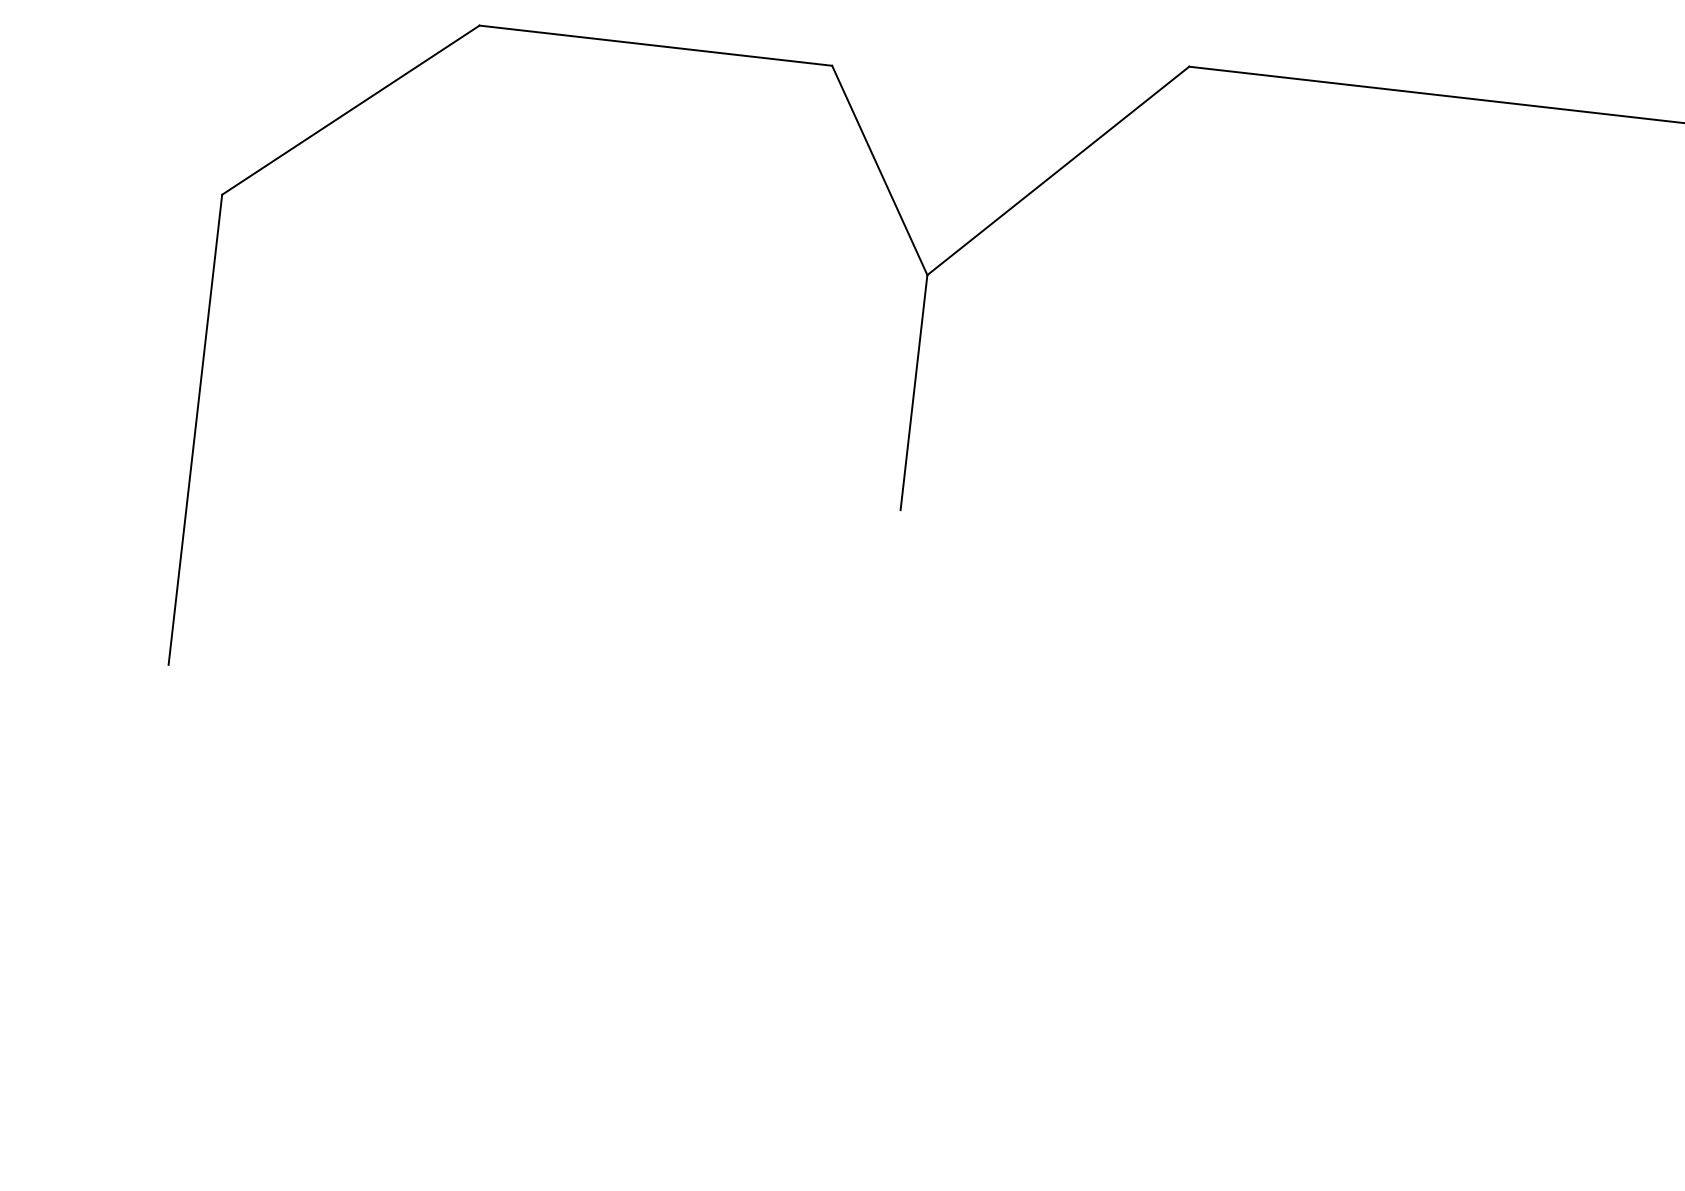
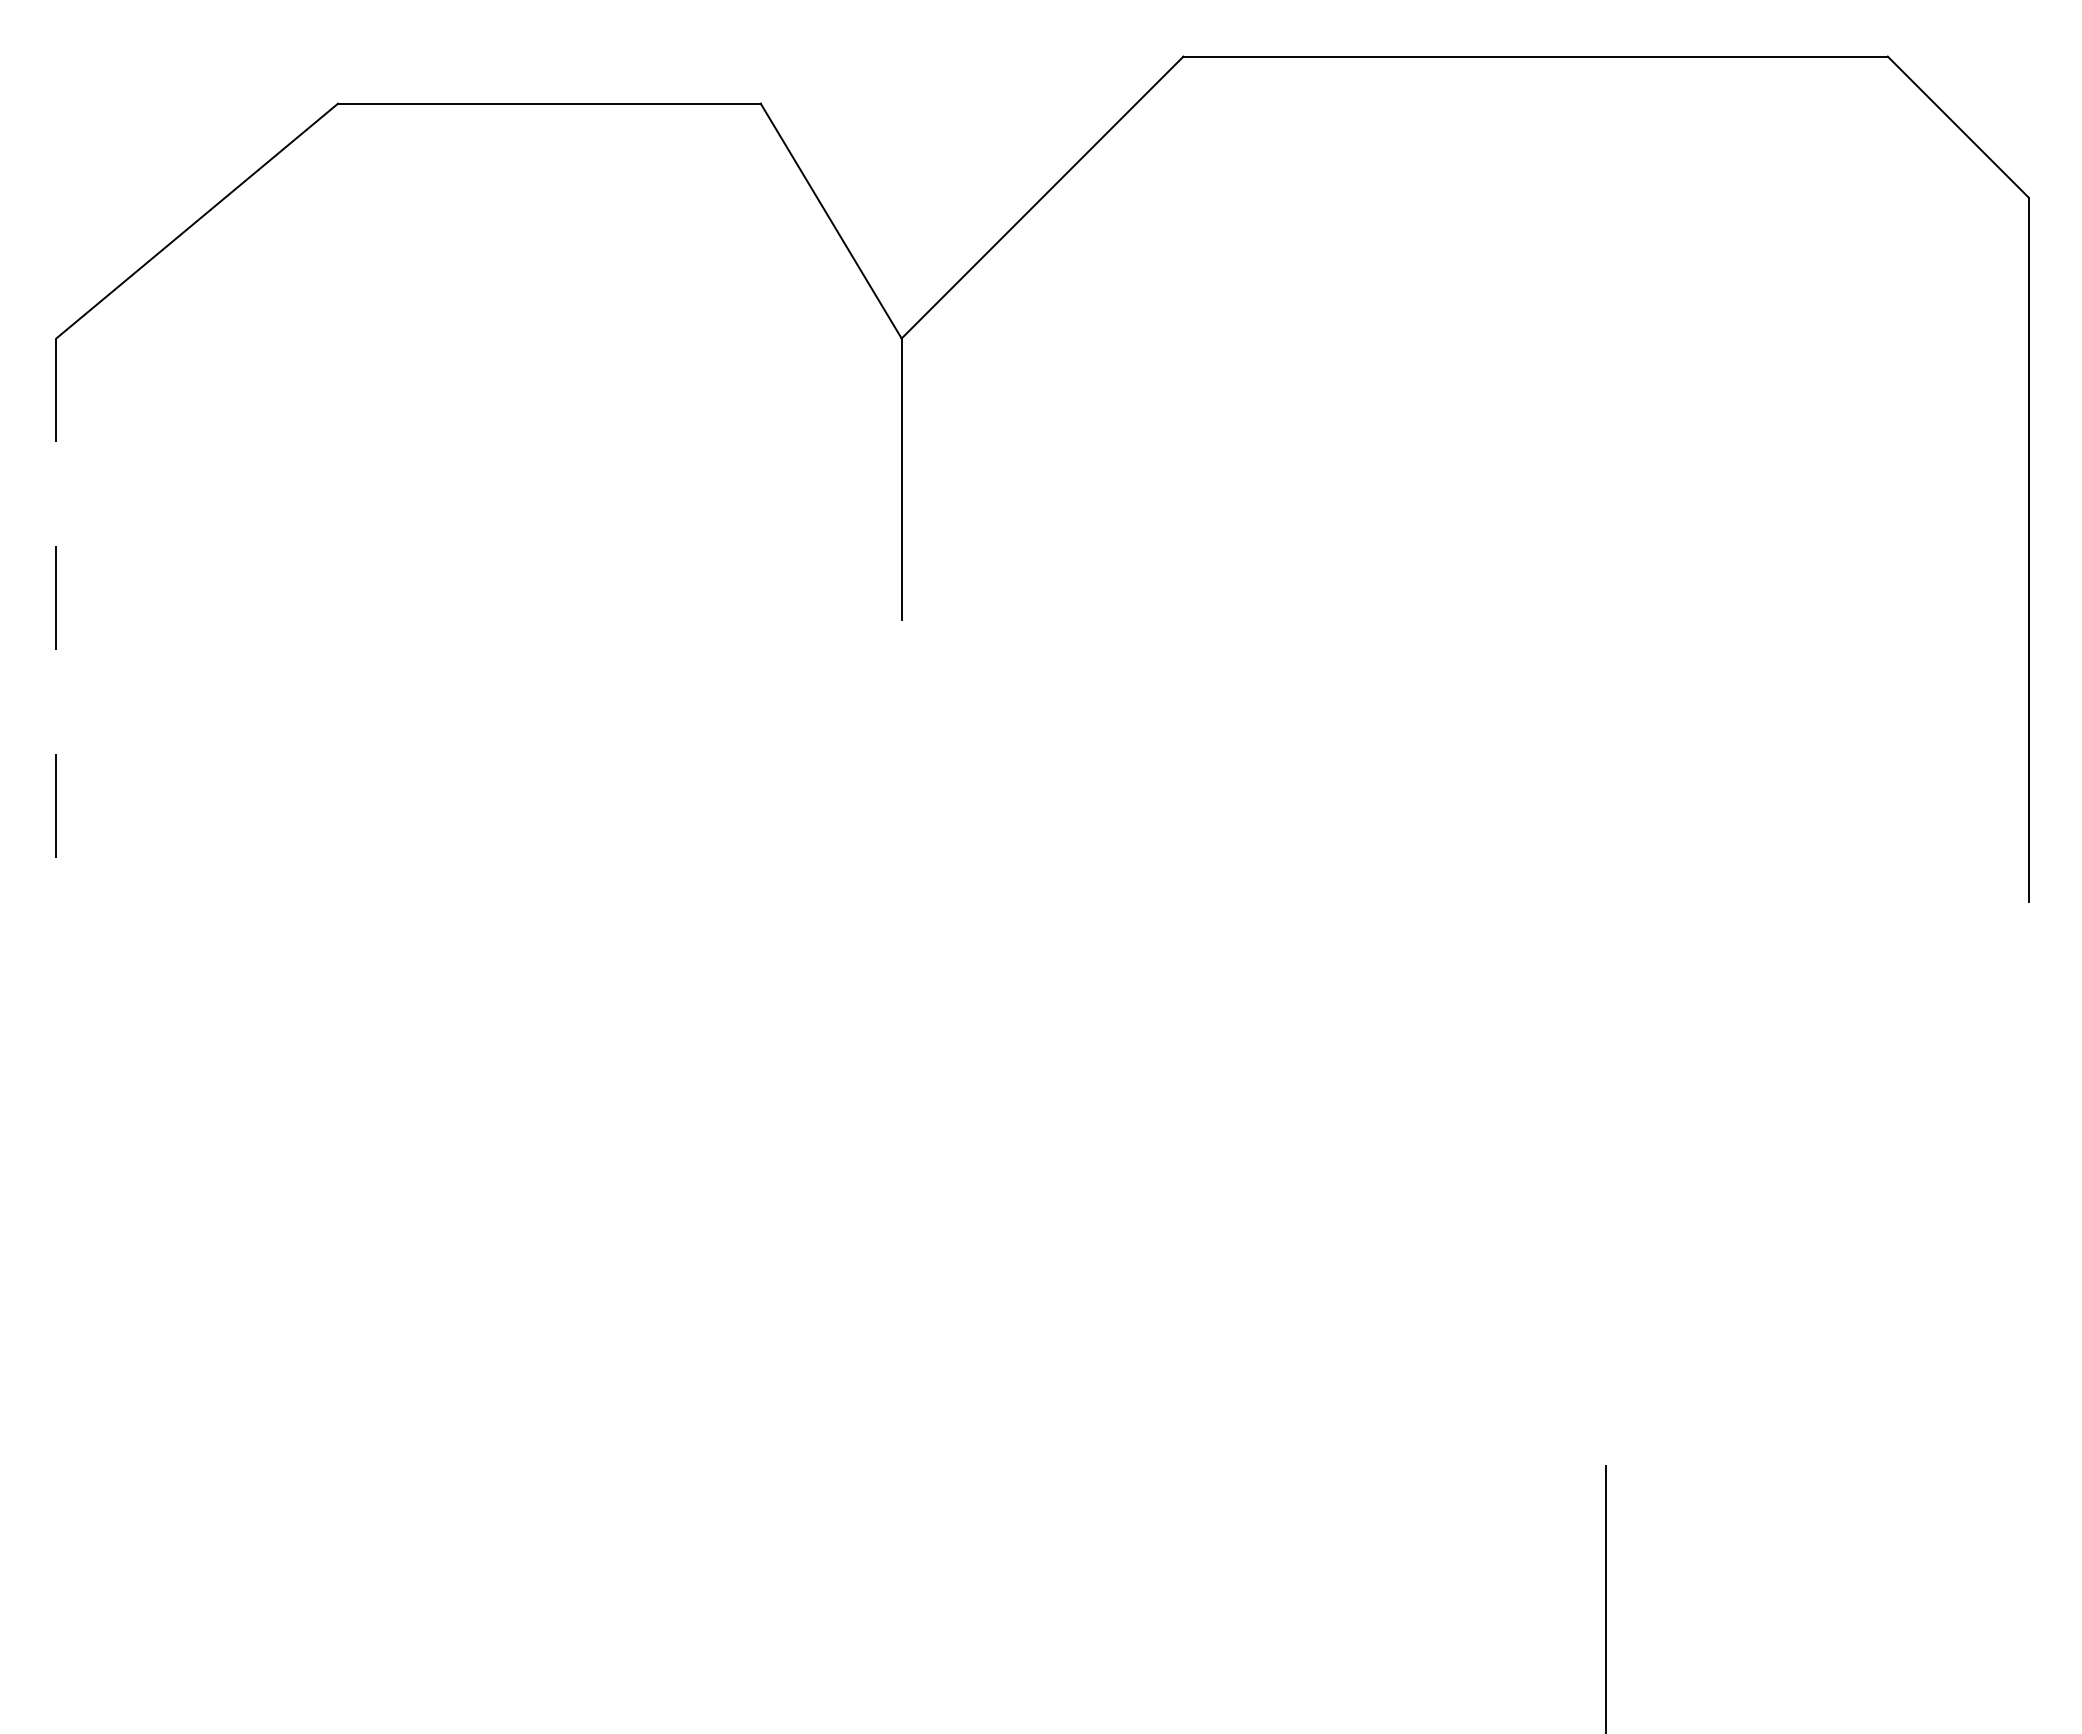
line: (195, 430) -> (56, 620), solid -> dashed

